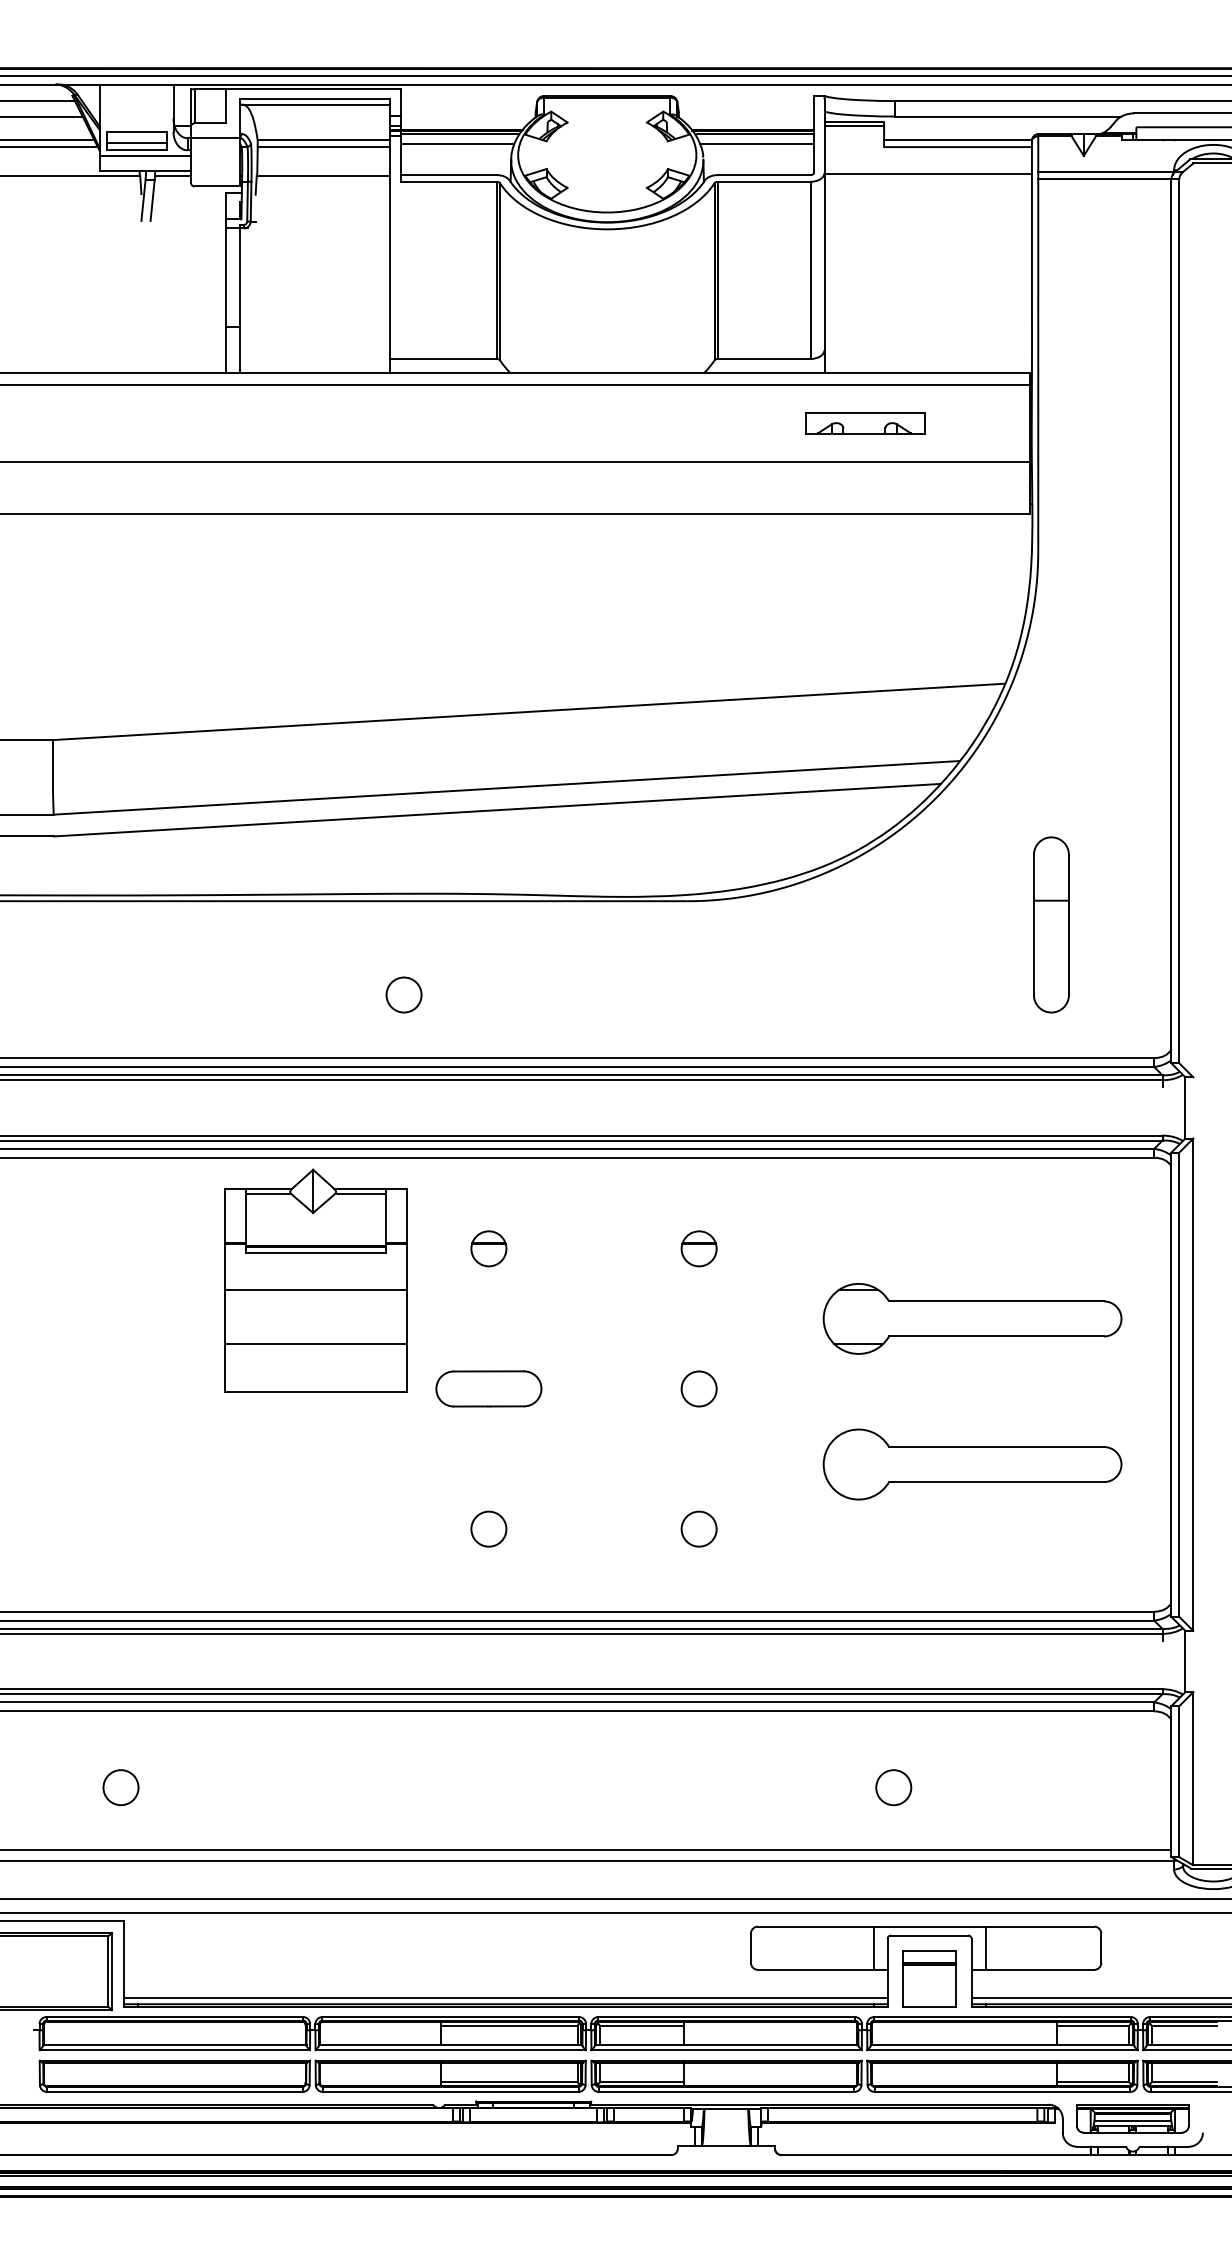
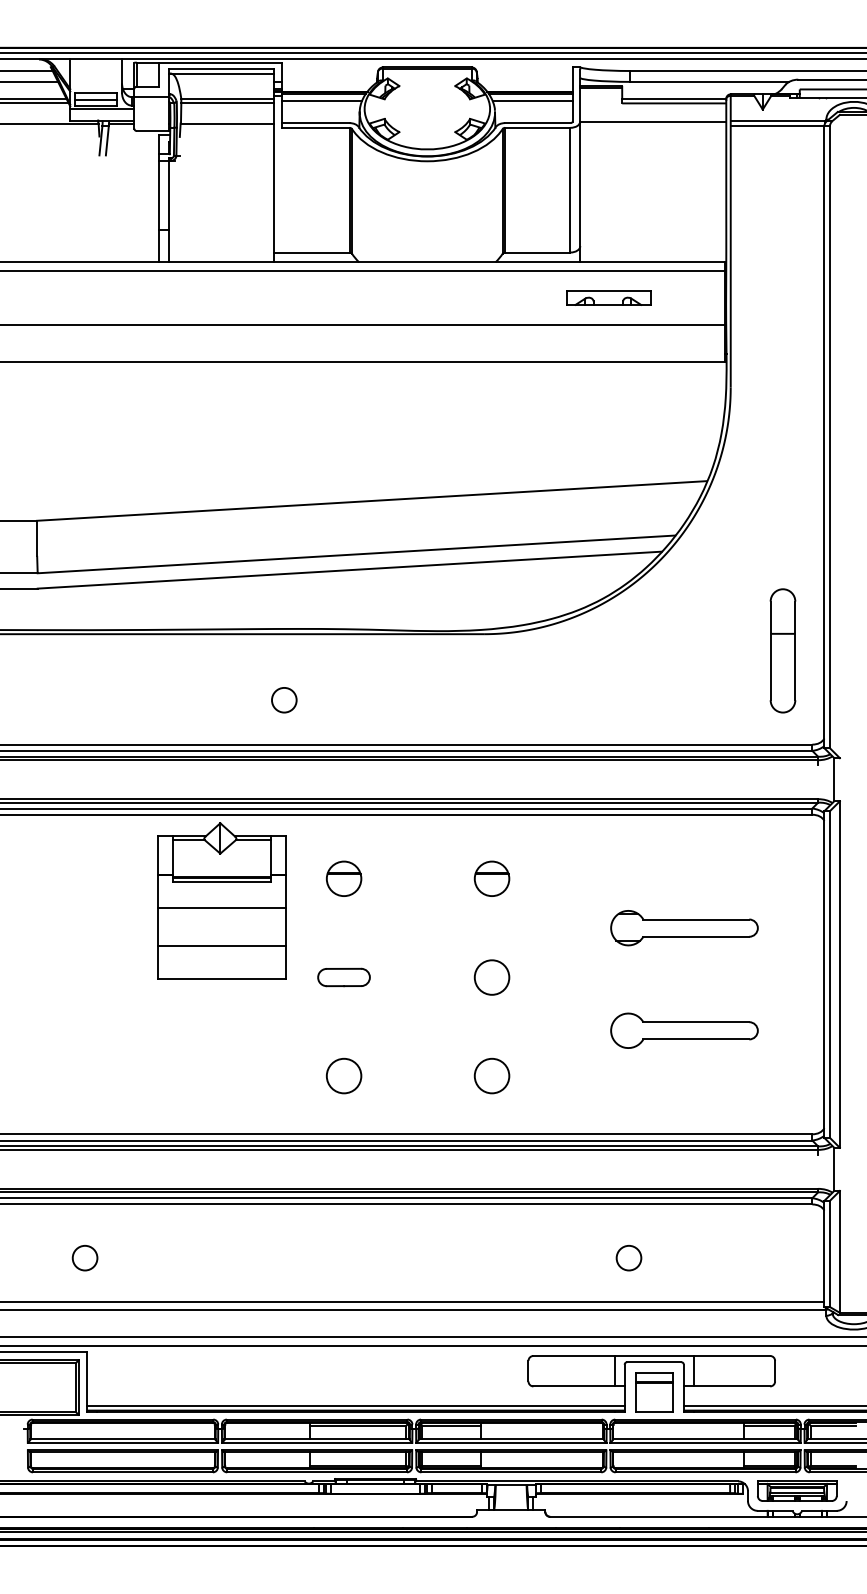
part: (1050, 924) -> (782, 650), moved
part: (488, 1248) -> (343, 878), size x1.4
part: (698, 1248) -> (491, 878), size x1.4
part: (972, 1317) -> (684, 927), size x0.7
part: (488, 1388) -> (343, 977), size x0.7
circle: (698, 1388) -> (491, 977), size x1.4
part: (972, 1464) -> (684, 1030), size x0.7
circle: (488, 1529) -> (343, 1076), size x1.4
circle: (698, 1529) -> (491, 1076), size x1.4

